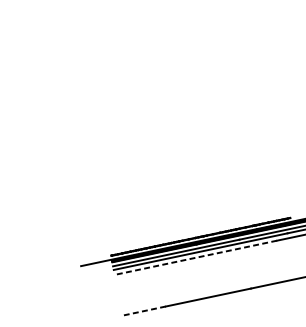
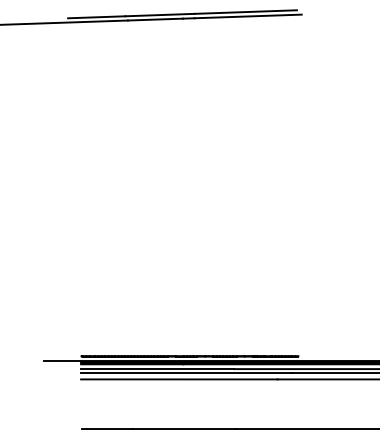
line: (195, 257) -> (178, 379), dashed -> solid
line: (144, 310) -> (106, 428), dashed -> solid

